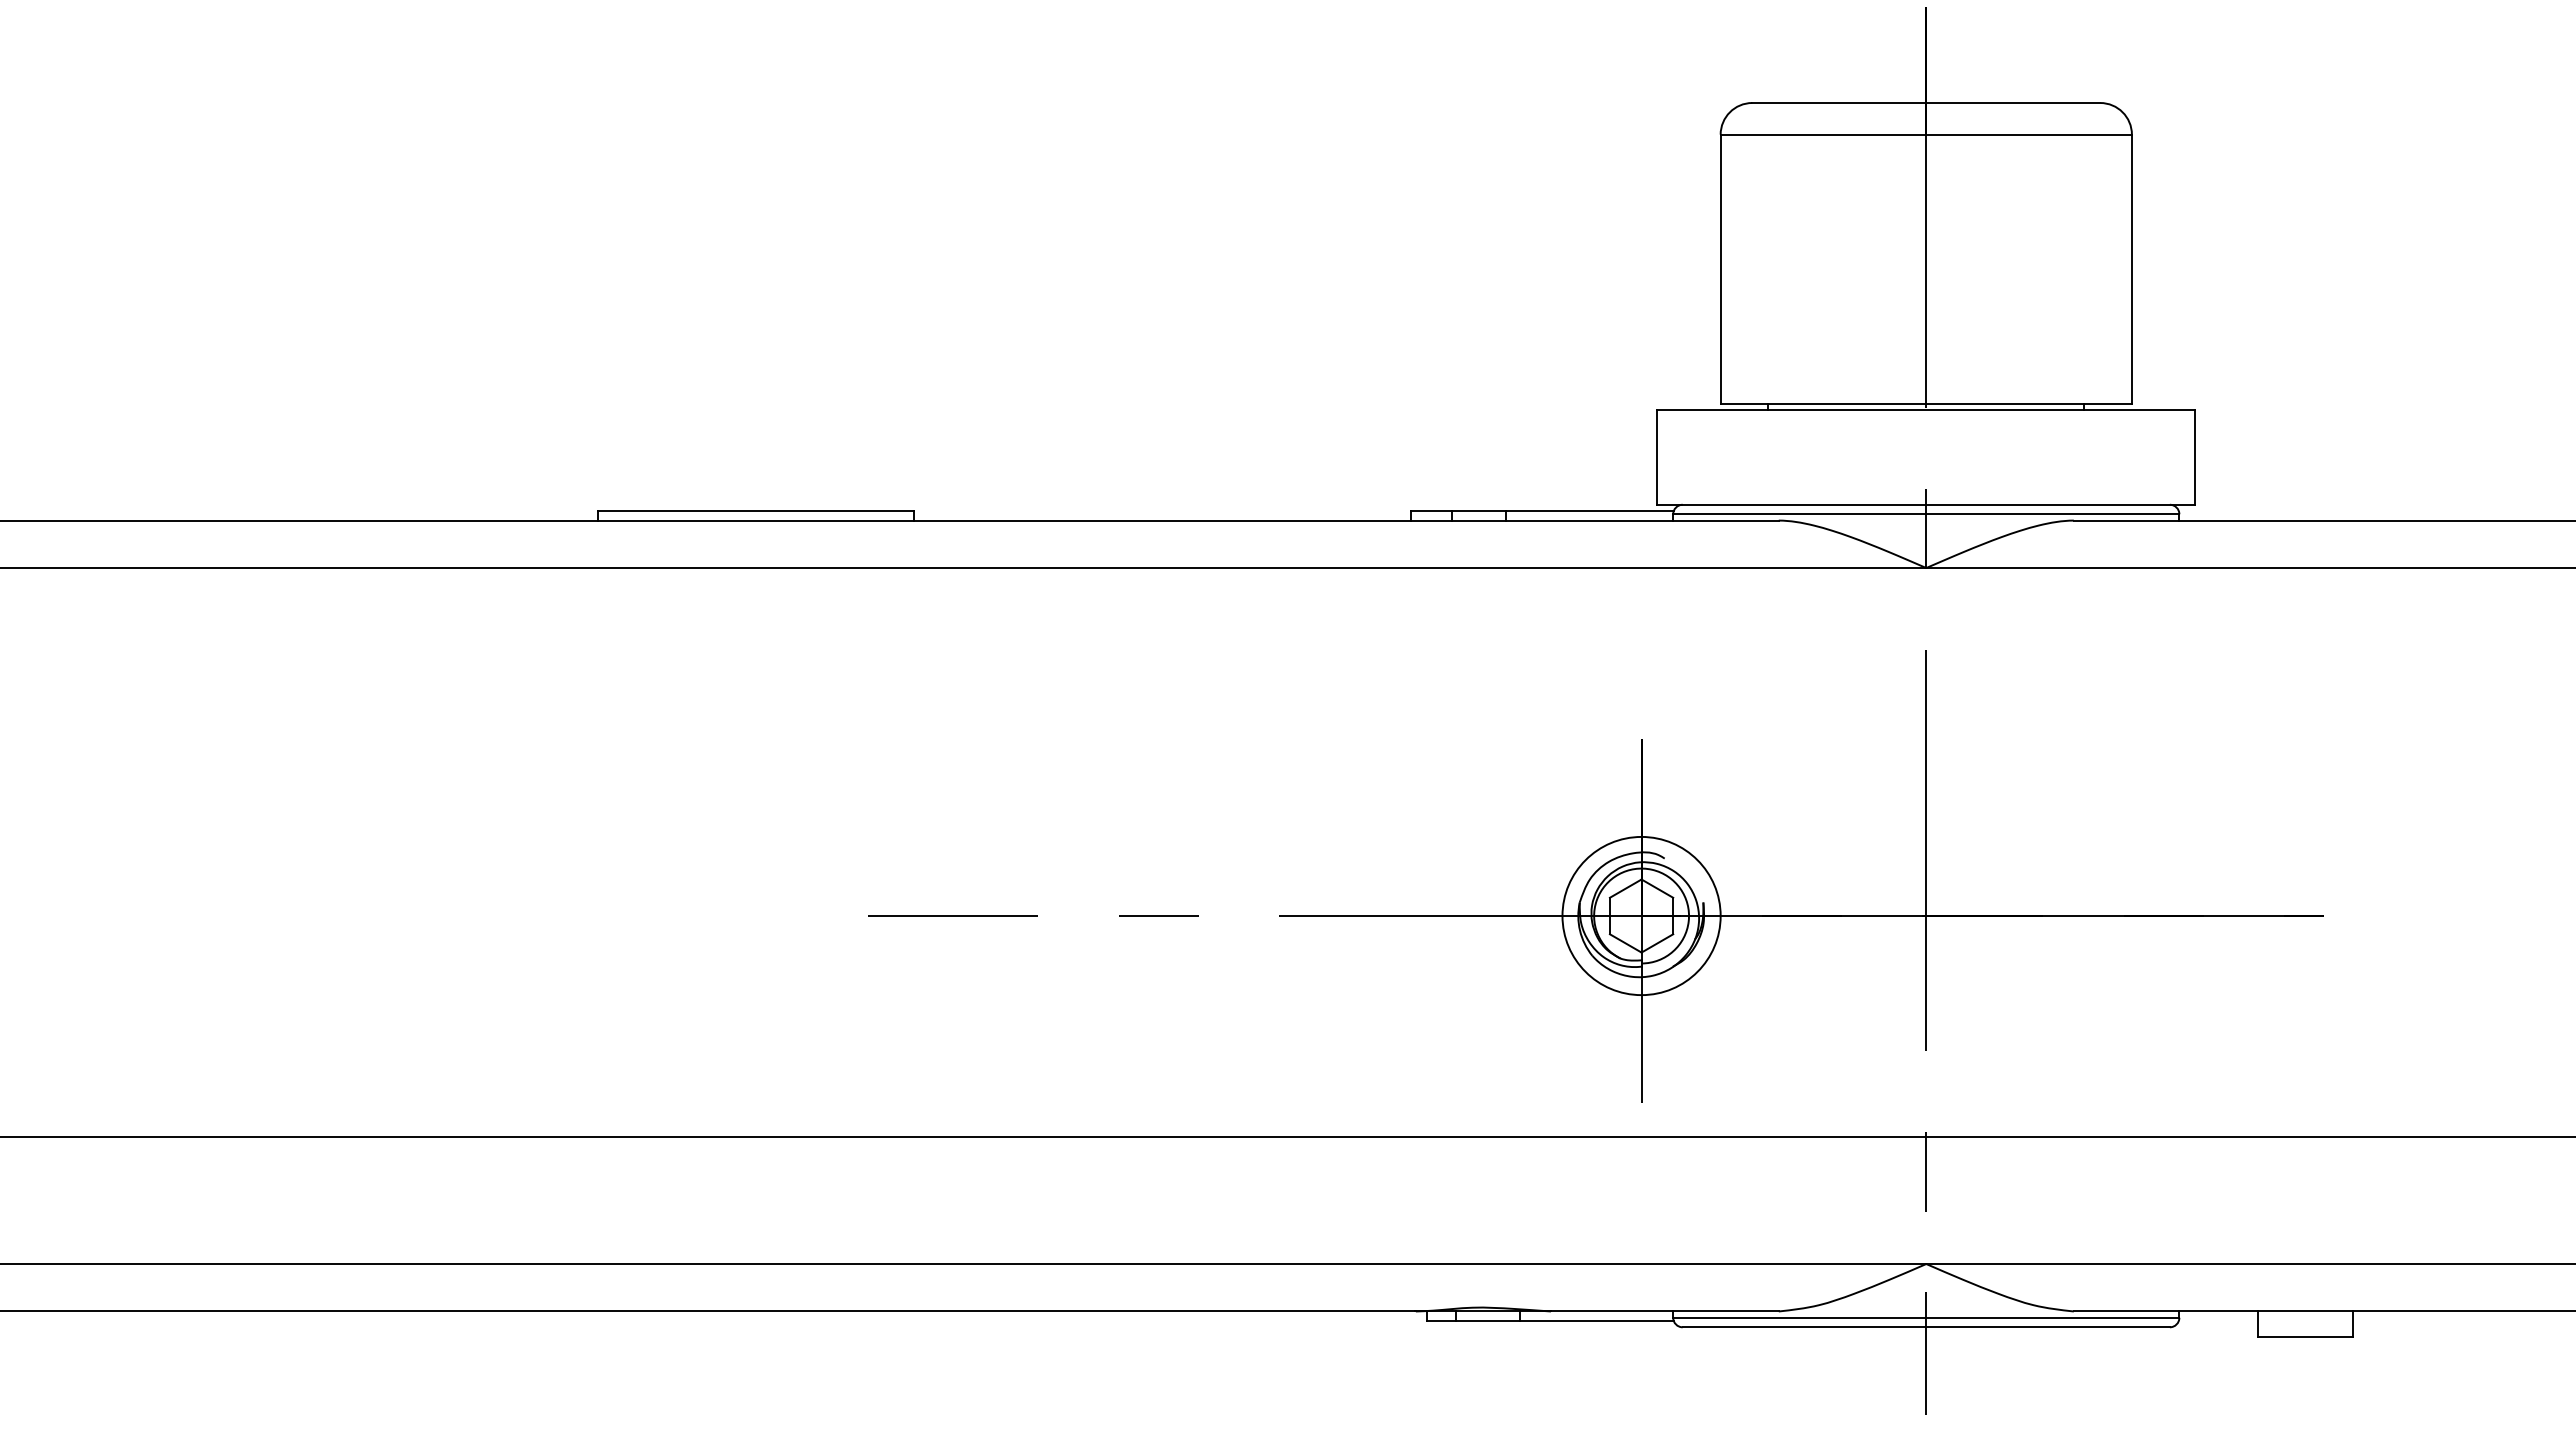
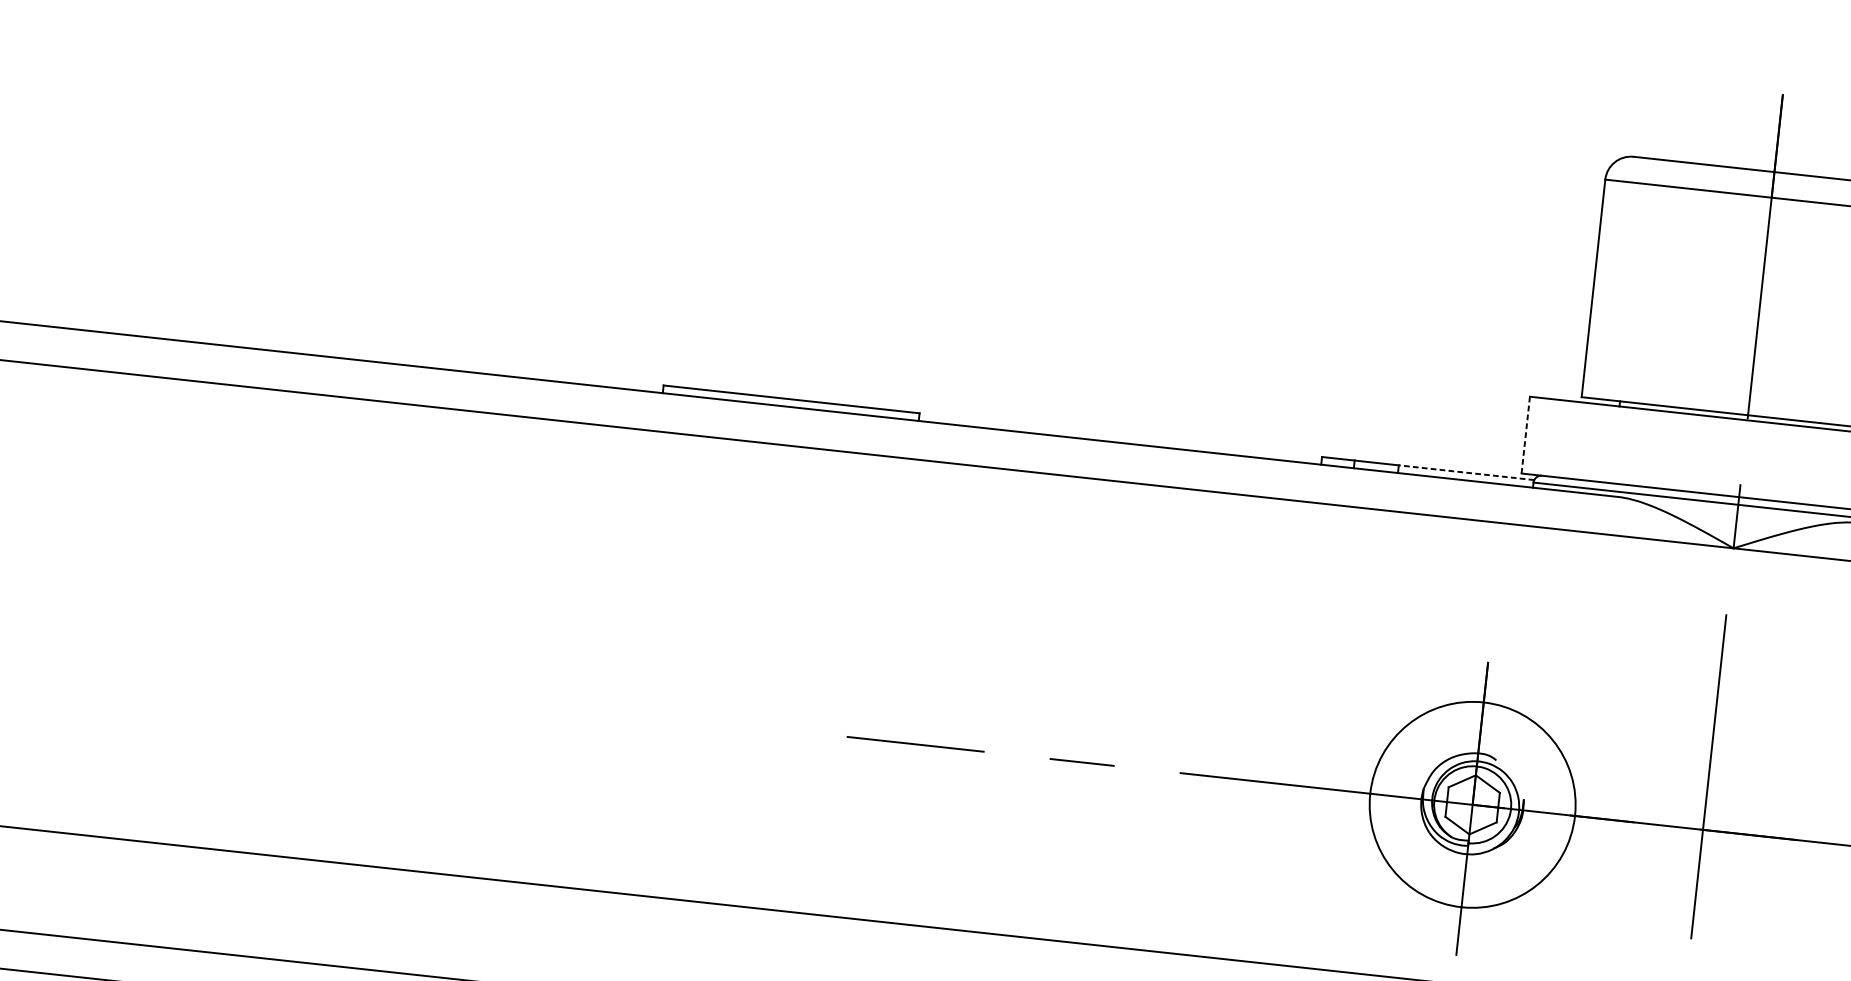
line: (1657, 457) -> (1525, 435), solid -> dashed
line: (1589, 511) -> (1466, 472), solid -> dashed
circle: (1641, 915) -> (1472, 804), size x1.6

